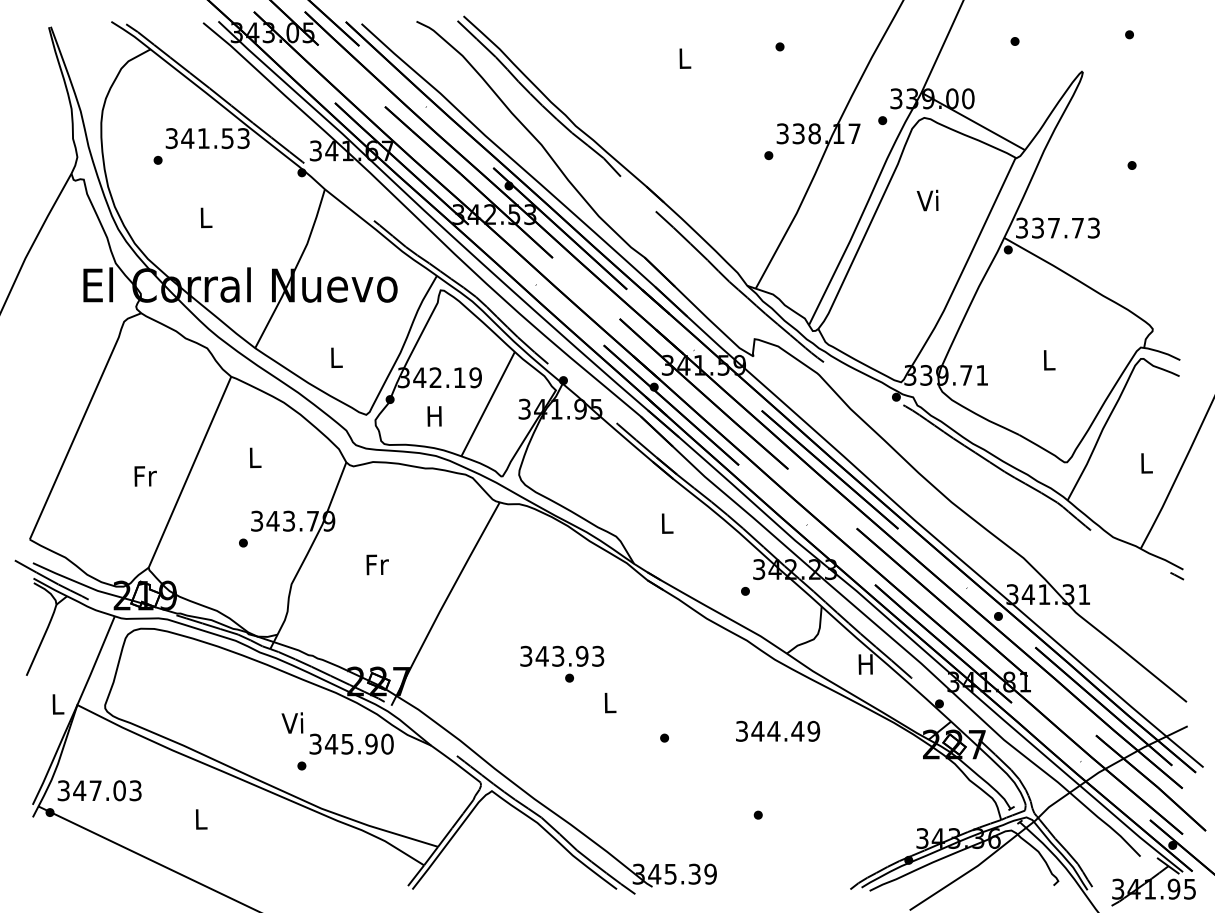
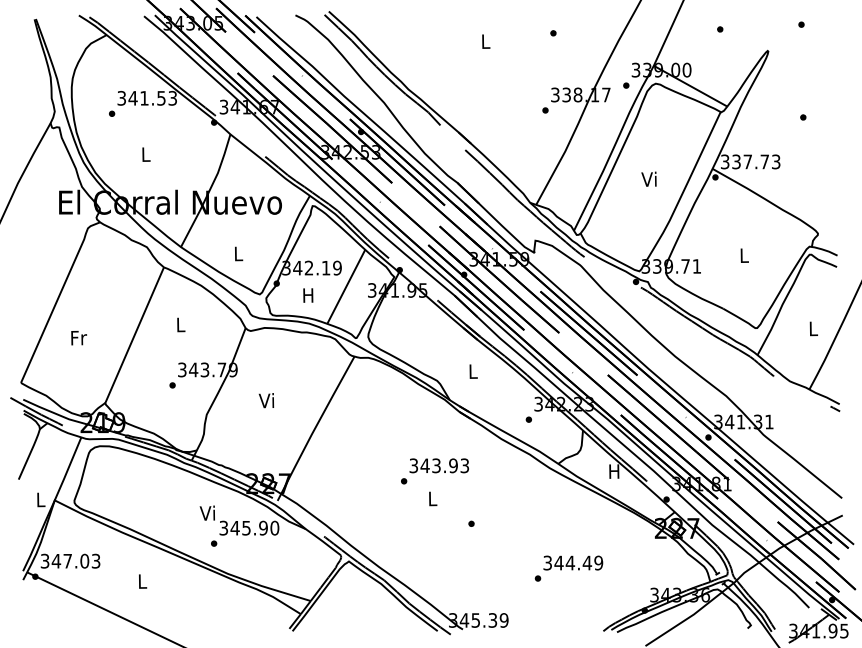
text: (927, 200) -> (648, 179), moved
text: (145, 476) -> (78, 338), moved
text: (376, 564) -> (267, 400), Fr -> Vi
text: (562, 655) -> (439, 465), moved
text: (778, 730) -> (573, 562), moved

